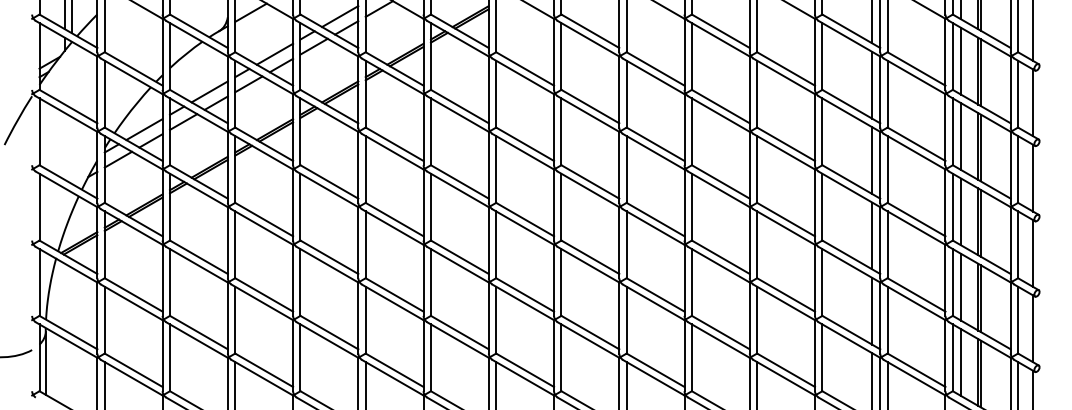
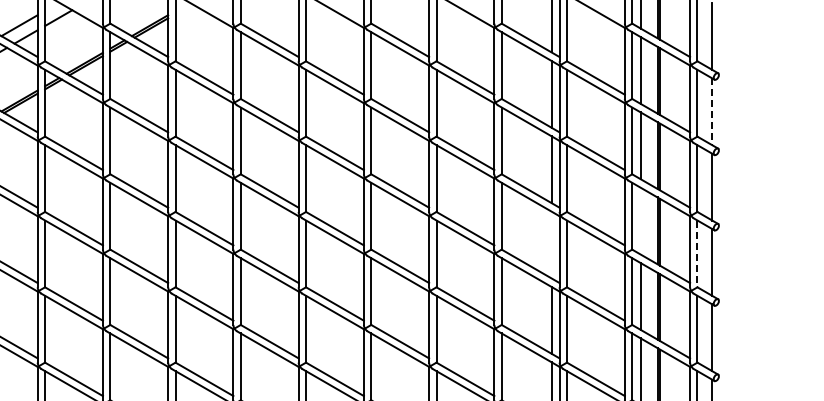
line: (1033, 103) -> (712, 112), solid -> dashed
line: (961, 211) -> (640, 220), removed
line: (872, 235) -> (551, 244), removed
line: (1018, 245) -> (697, 254), solid -> dashed

